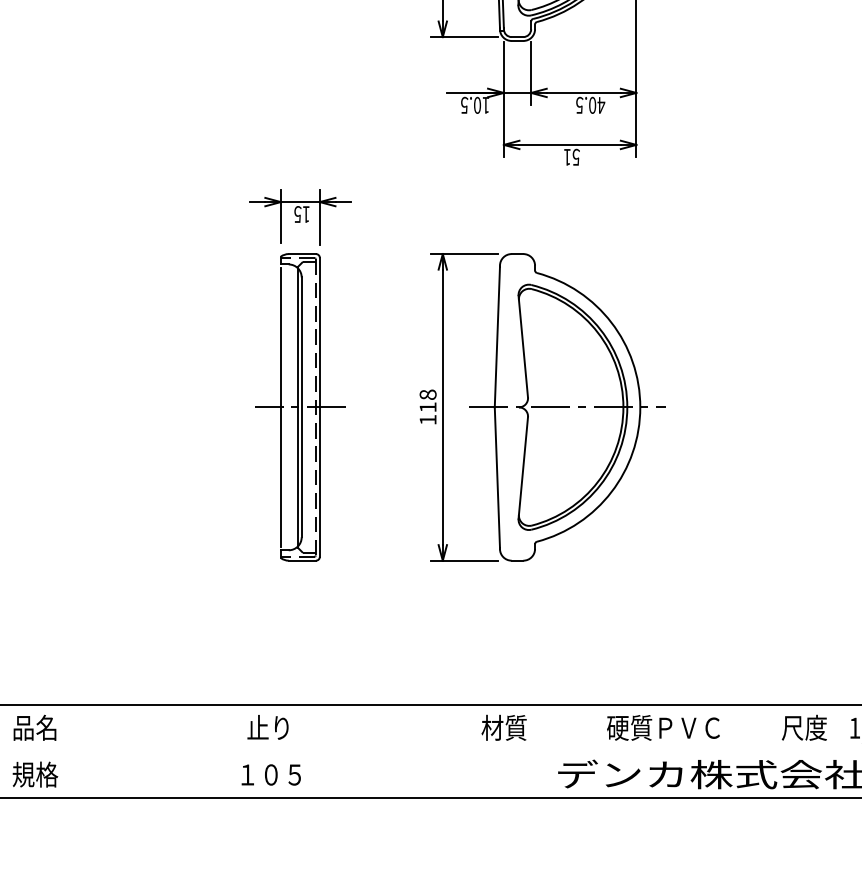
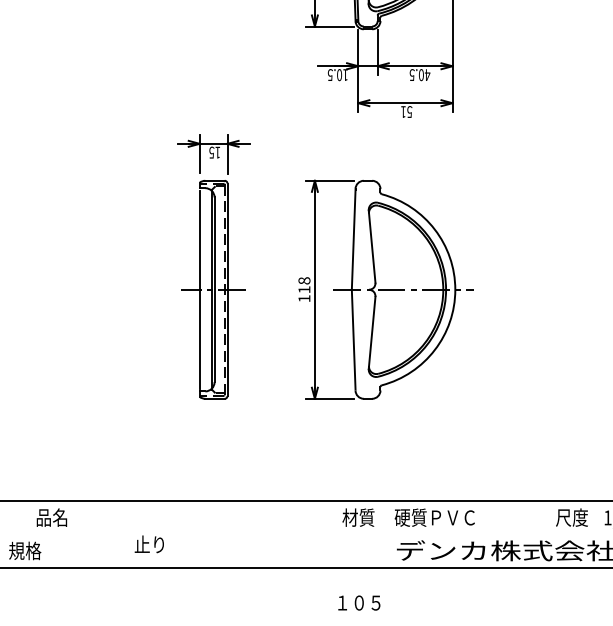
text: (34, 727) -> (51, 517), moved
text: (267, 727) -> (149, 544), moved
text: (663, 727) -> (434, 517), moved
text: (270, 774) -> (358, 602), moved

